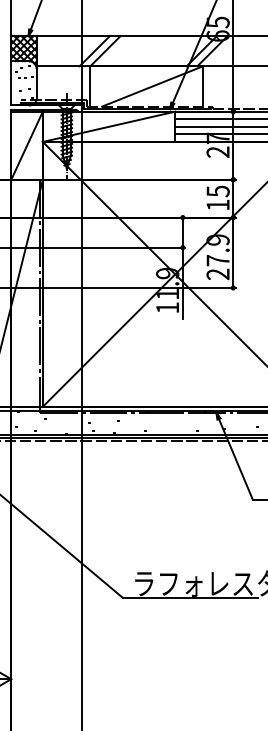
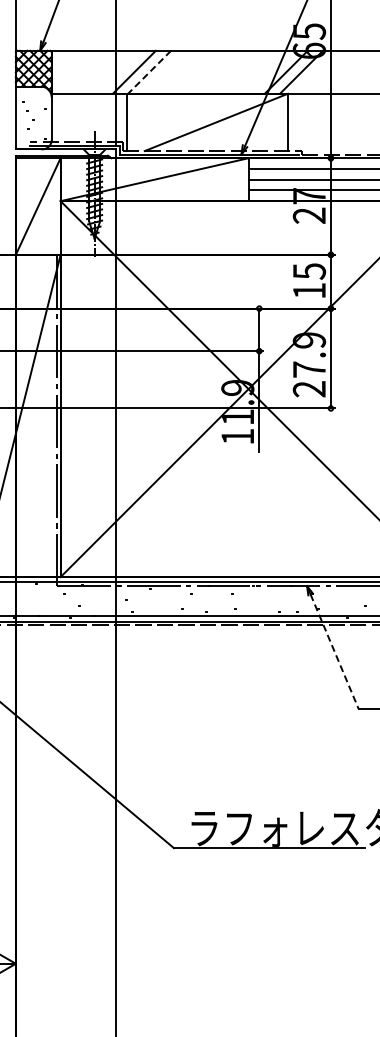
line: (105, 51) -> (149, 72), solid -> dashed
line: (235, 459) -> (334, 652), solid -> dashed

